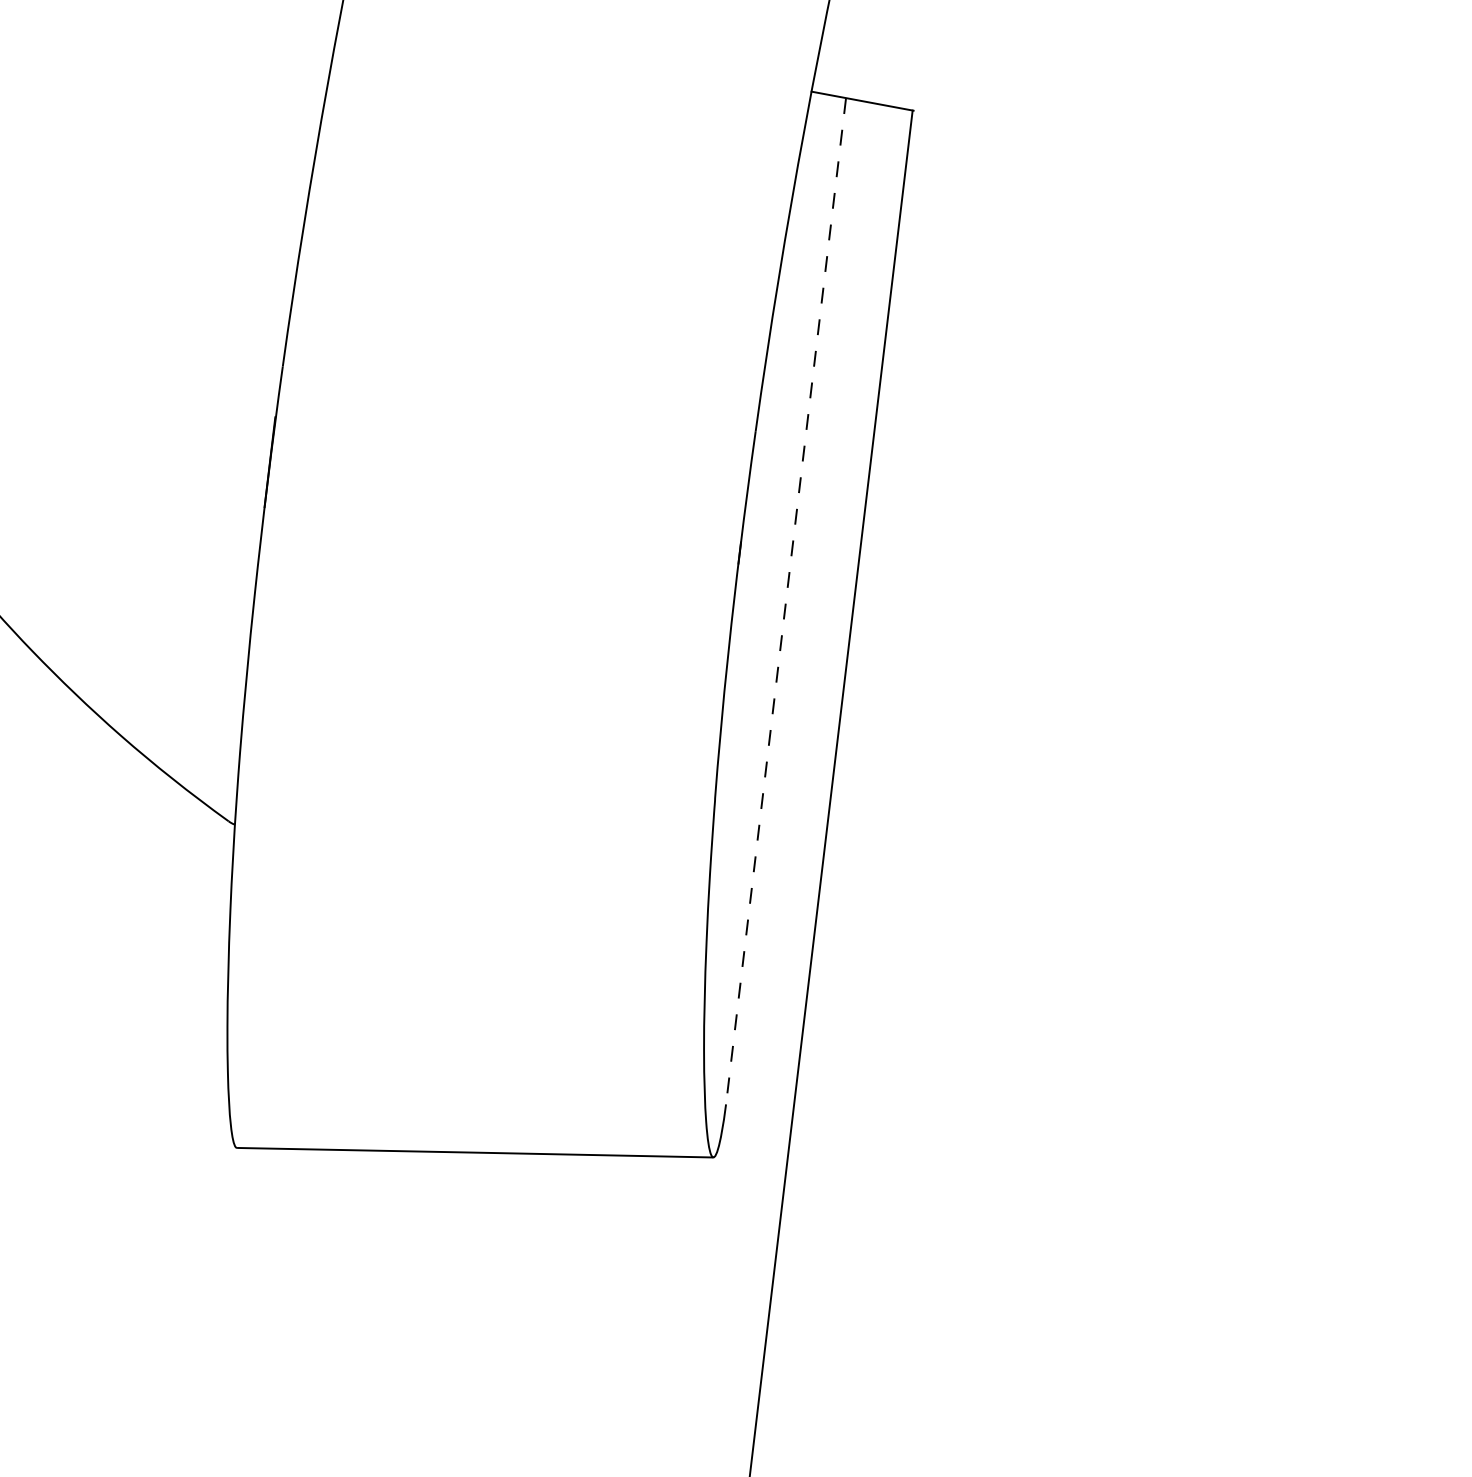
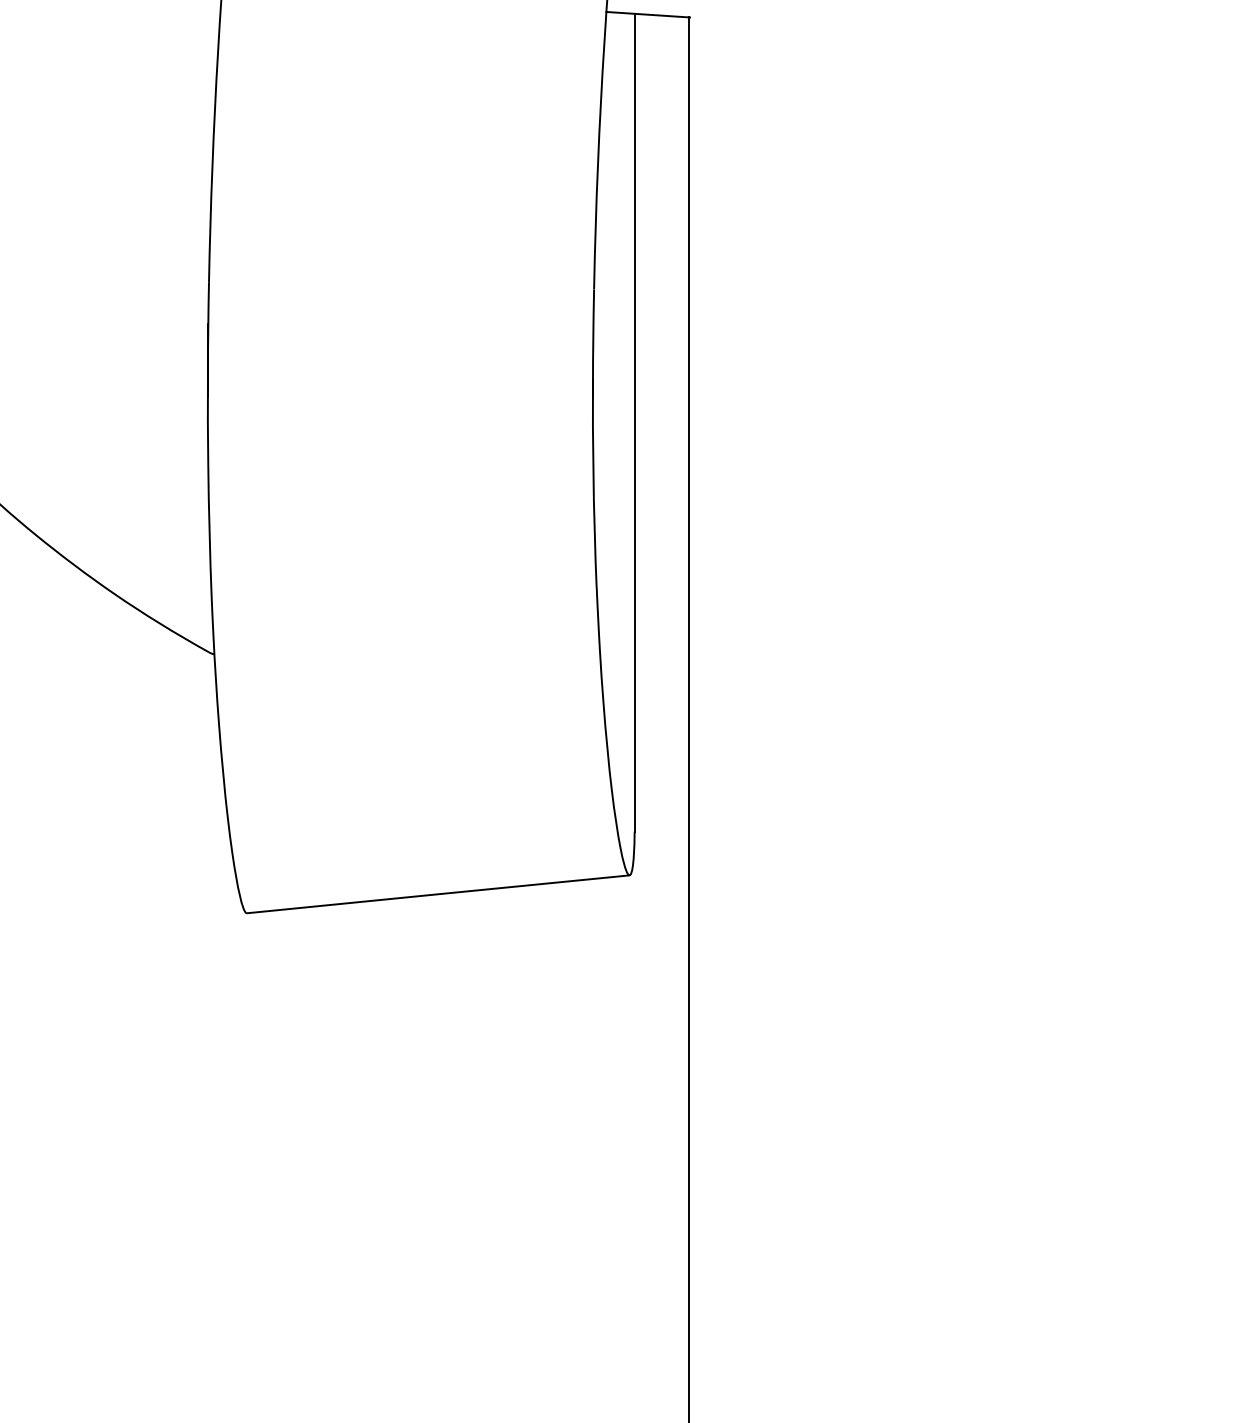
line: (785, 600) -> (634, 422), dashed -> solid

